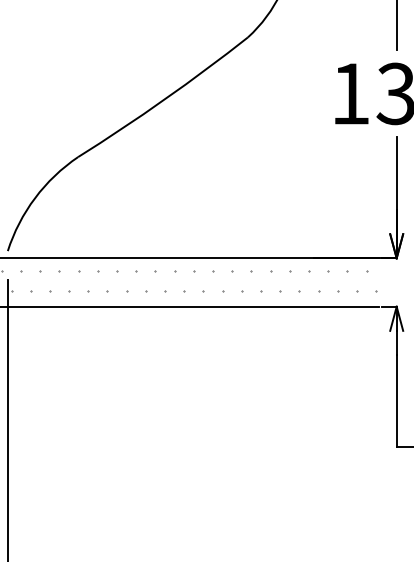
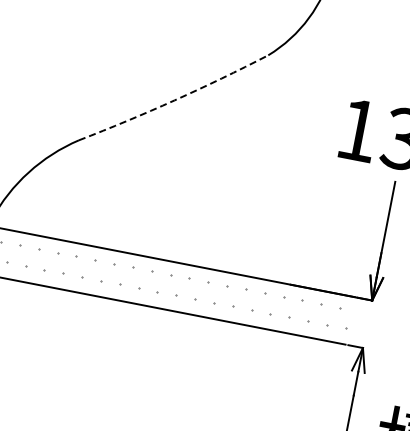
arc: (164, 99) -> (174, 100), solid -> dashed

